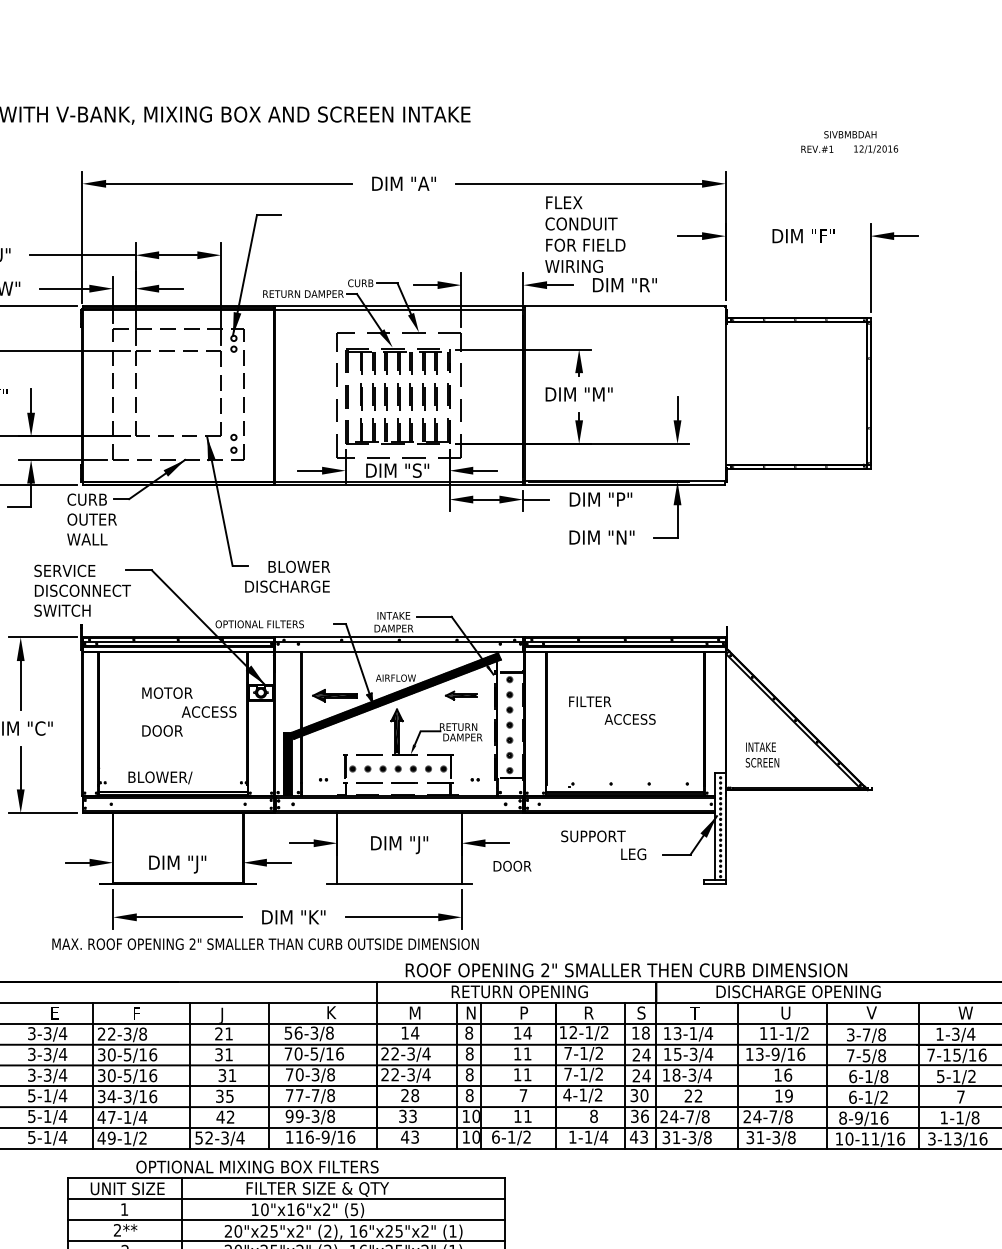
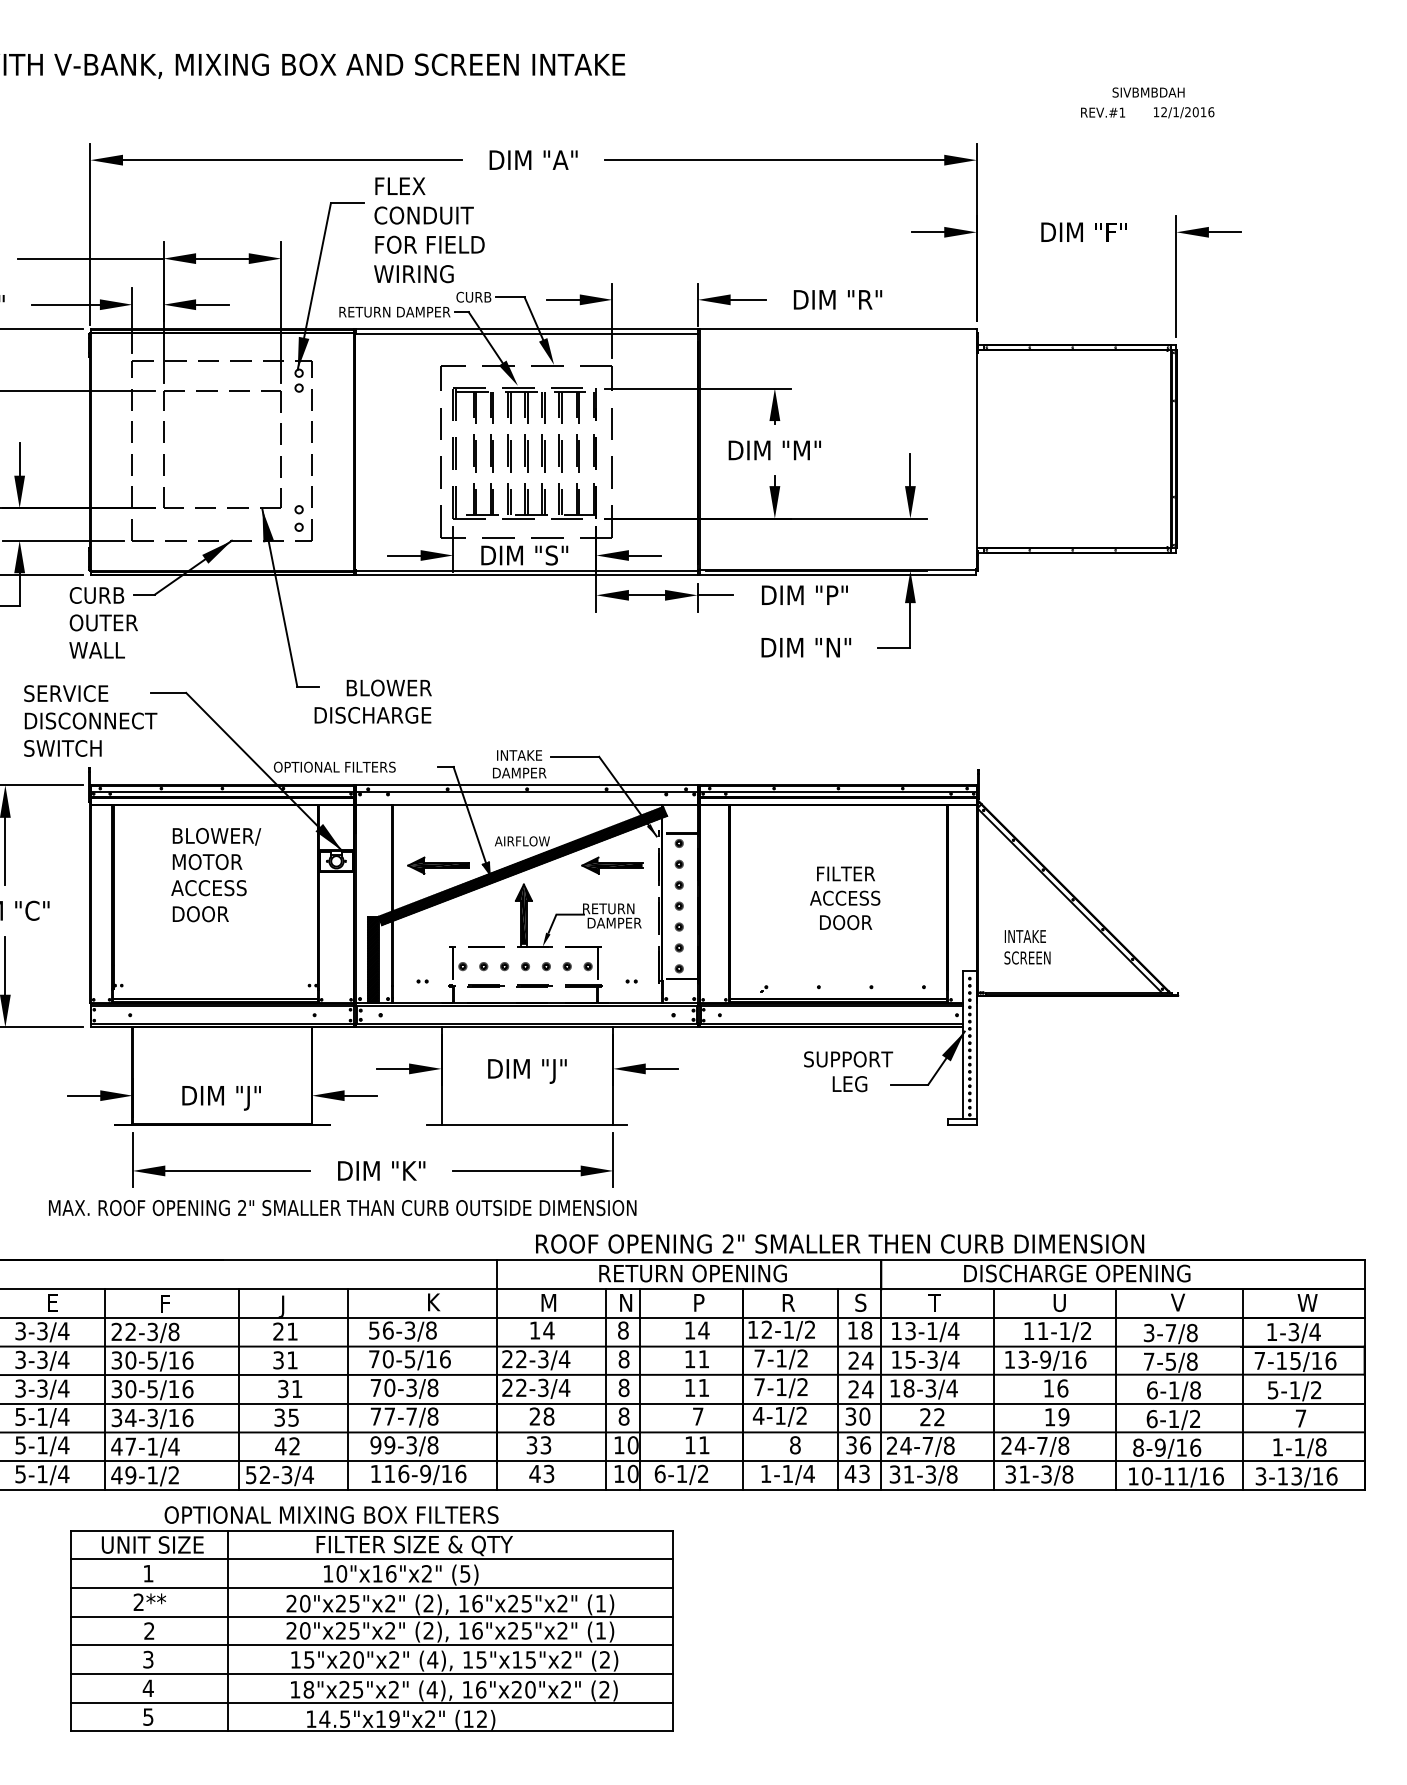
text: (585, 234) -> (429, 230), moved
part: (461, 695) -> (612, 865), size x1.43
text: (589, 701) -> (845, 873), moved
text: (208, 712) -> (208, 888), moved
text: (160, 777) -> (216, 836), moved
text: (593, 836) -> (848, 1059), moved
text: (512, 866) -> (846, 922), moved

